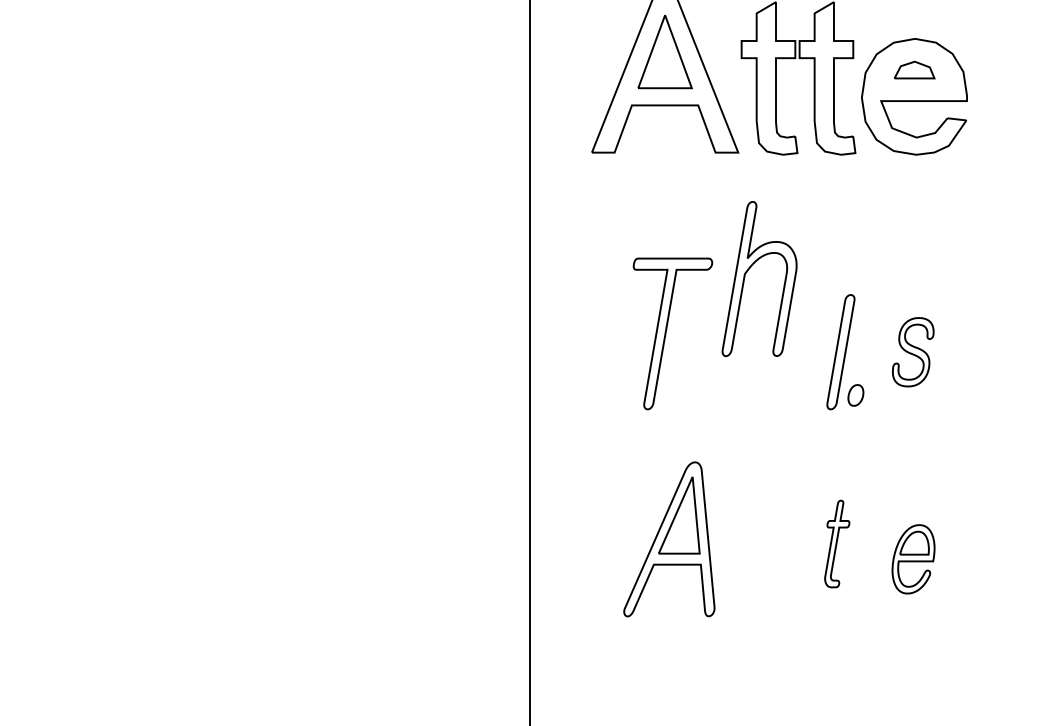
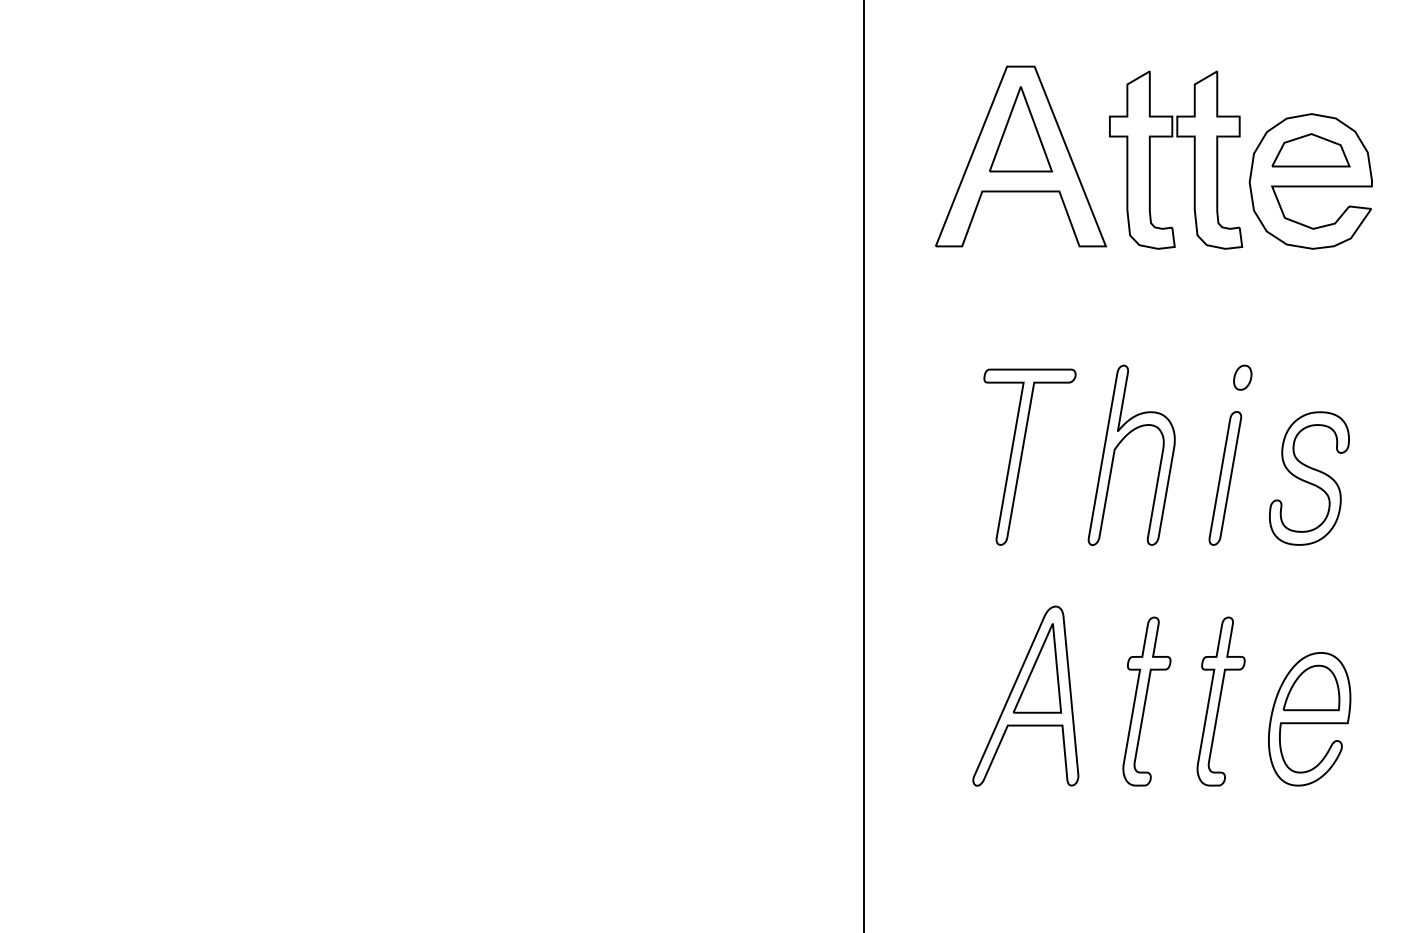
part: (914, 70) -> (1310, 150), size x1.67
part: (748, 271) -> (1118, 446), moved
part: (913, 352) -> (1309, 478), size x1.67
part: (855, 395) -> (1242, 377), moved
part: (773, 543) -> (1146, 701), added
part: (836, 543) -> (1220, 701), size x1.67
part: (913, 559) -> (1309, 719), size x1.67

